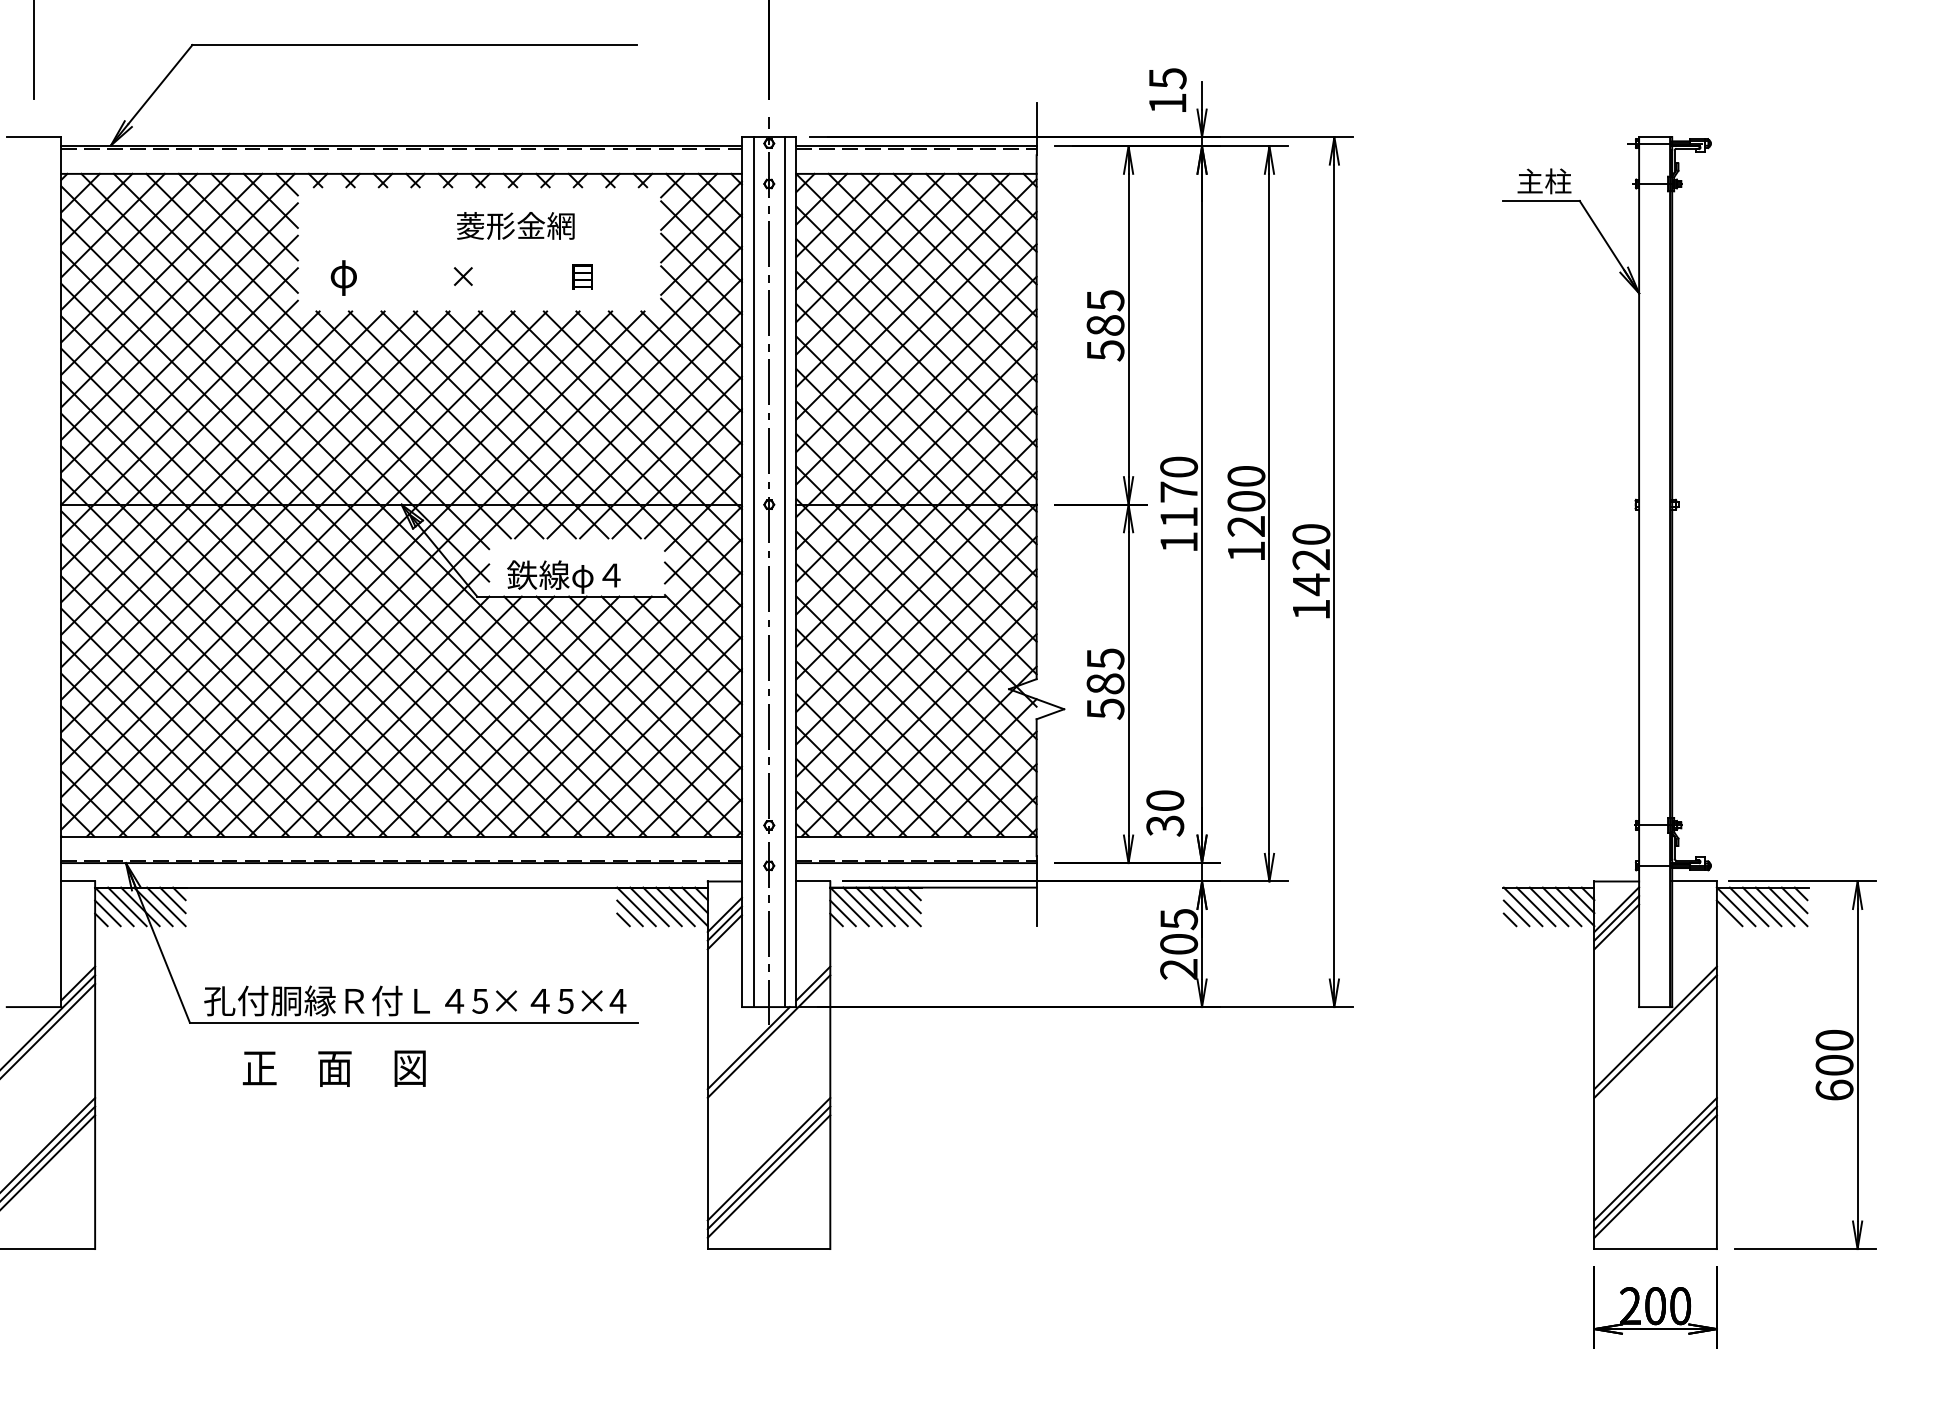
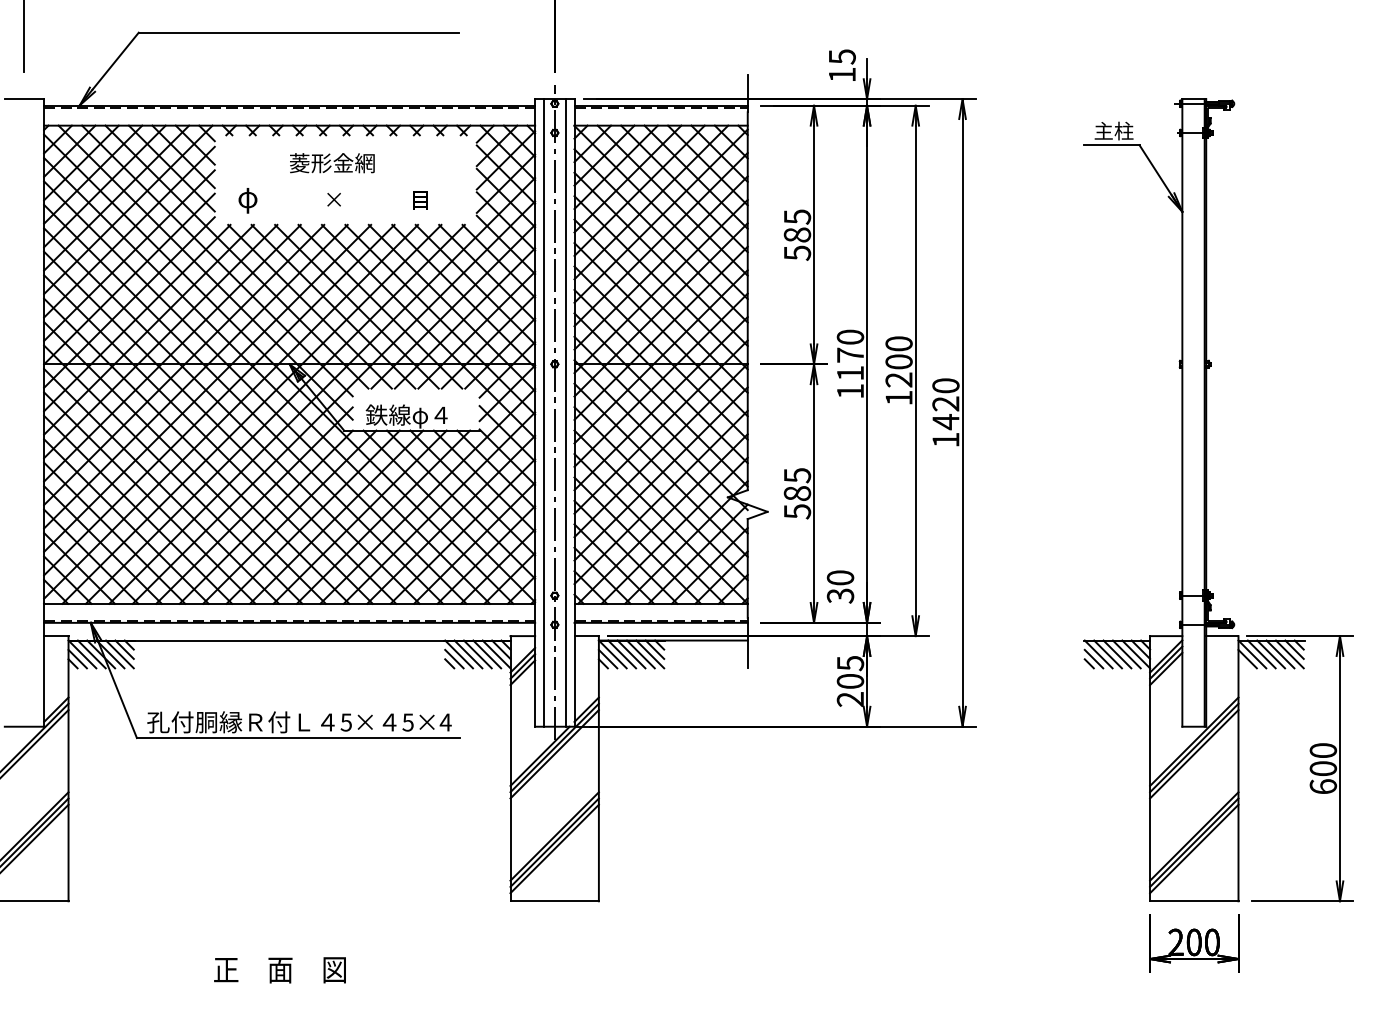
text: (515, 225) -> (332, 162), moved
line: (768, 1044) -> (554, 753), added
line: (1655, 1044) -> (1194, 753), added
text: (333, 1068) -> (279, 970), moved

